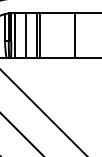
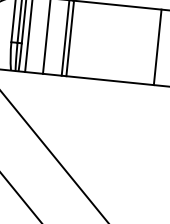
line: (74, 35) -> (157, 47), moved

